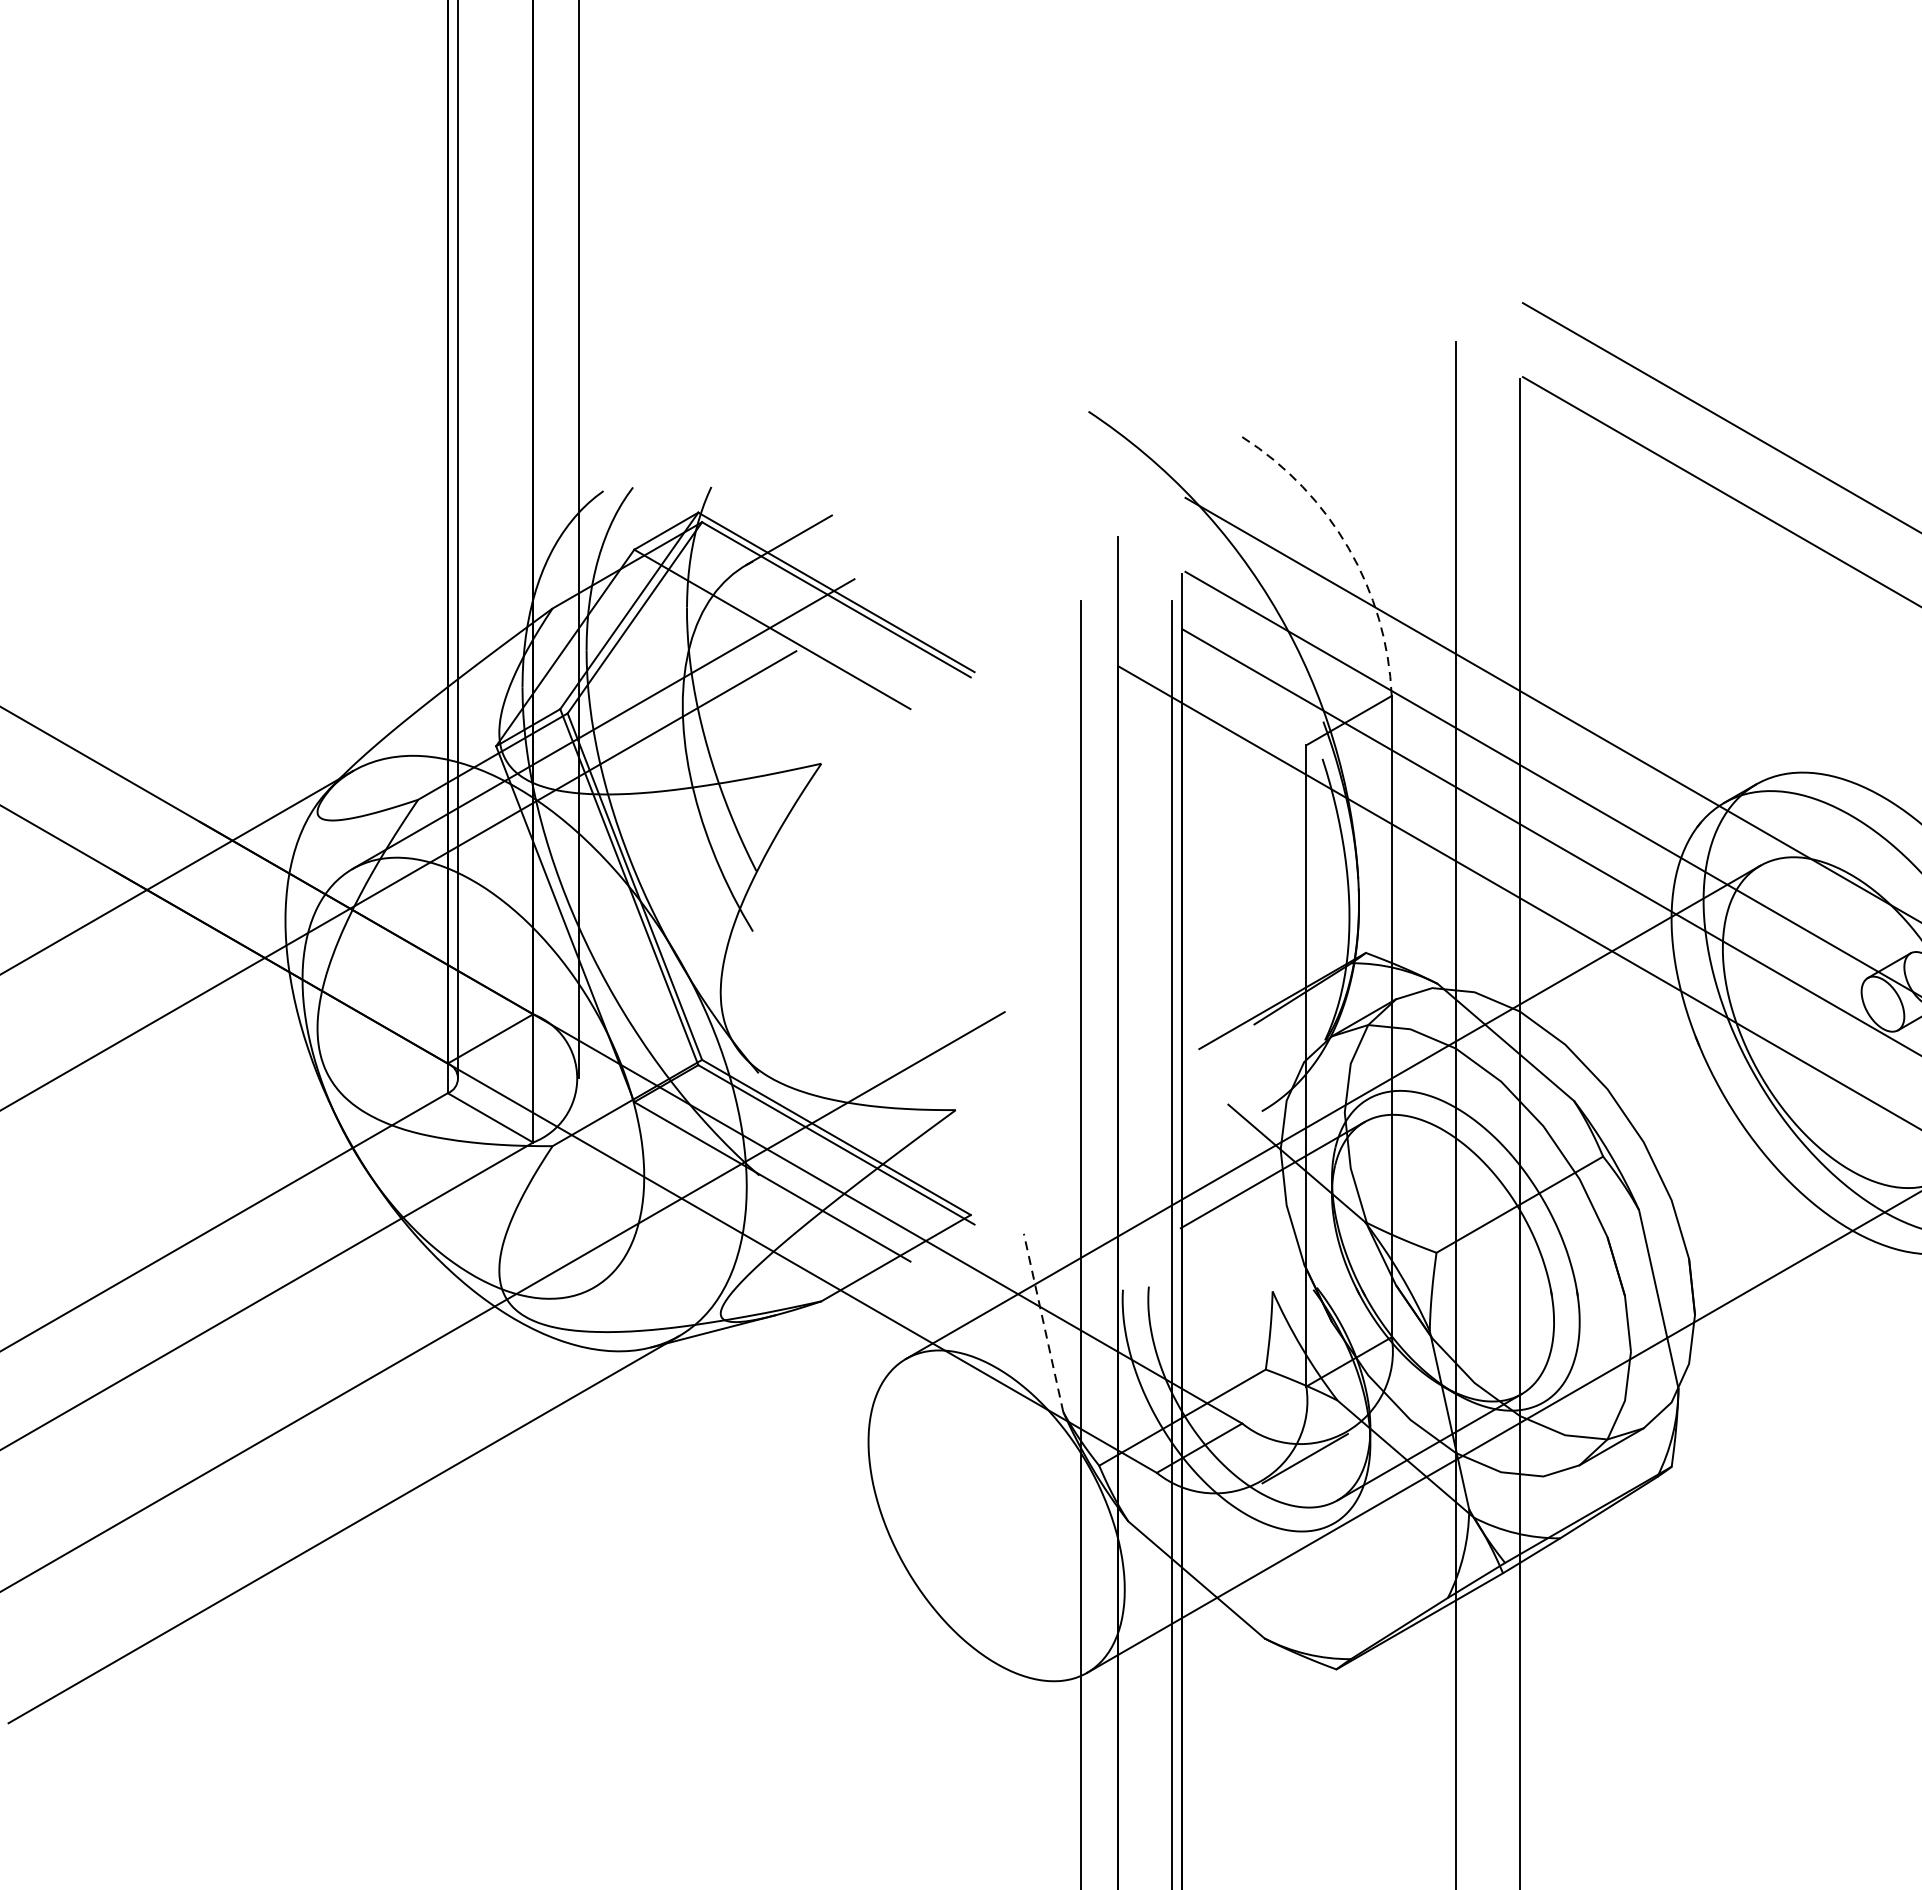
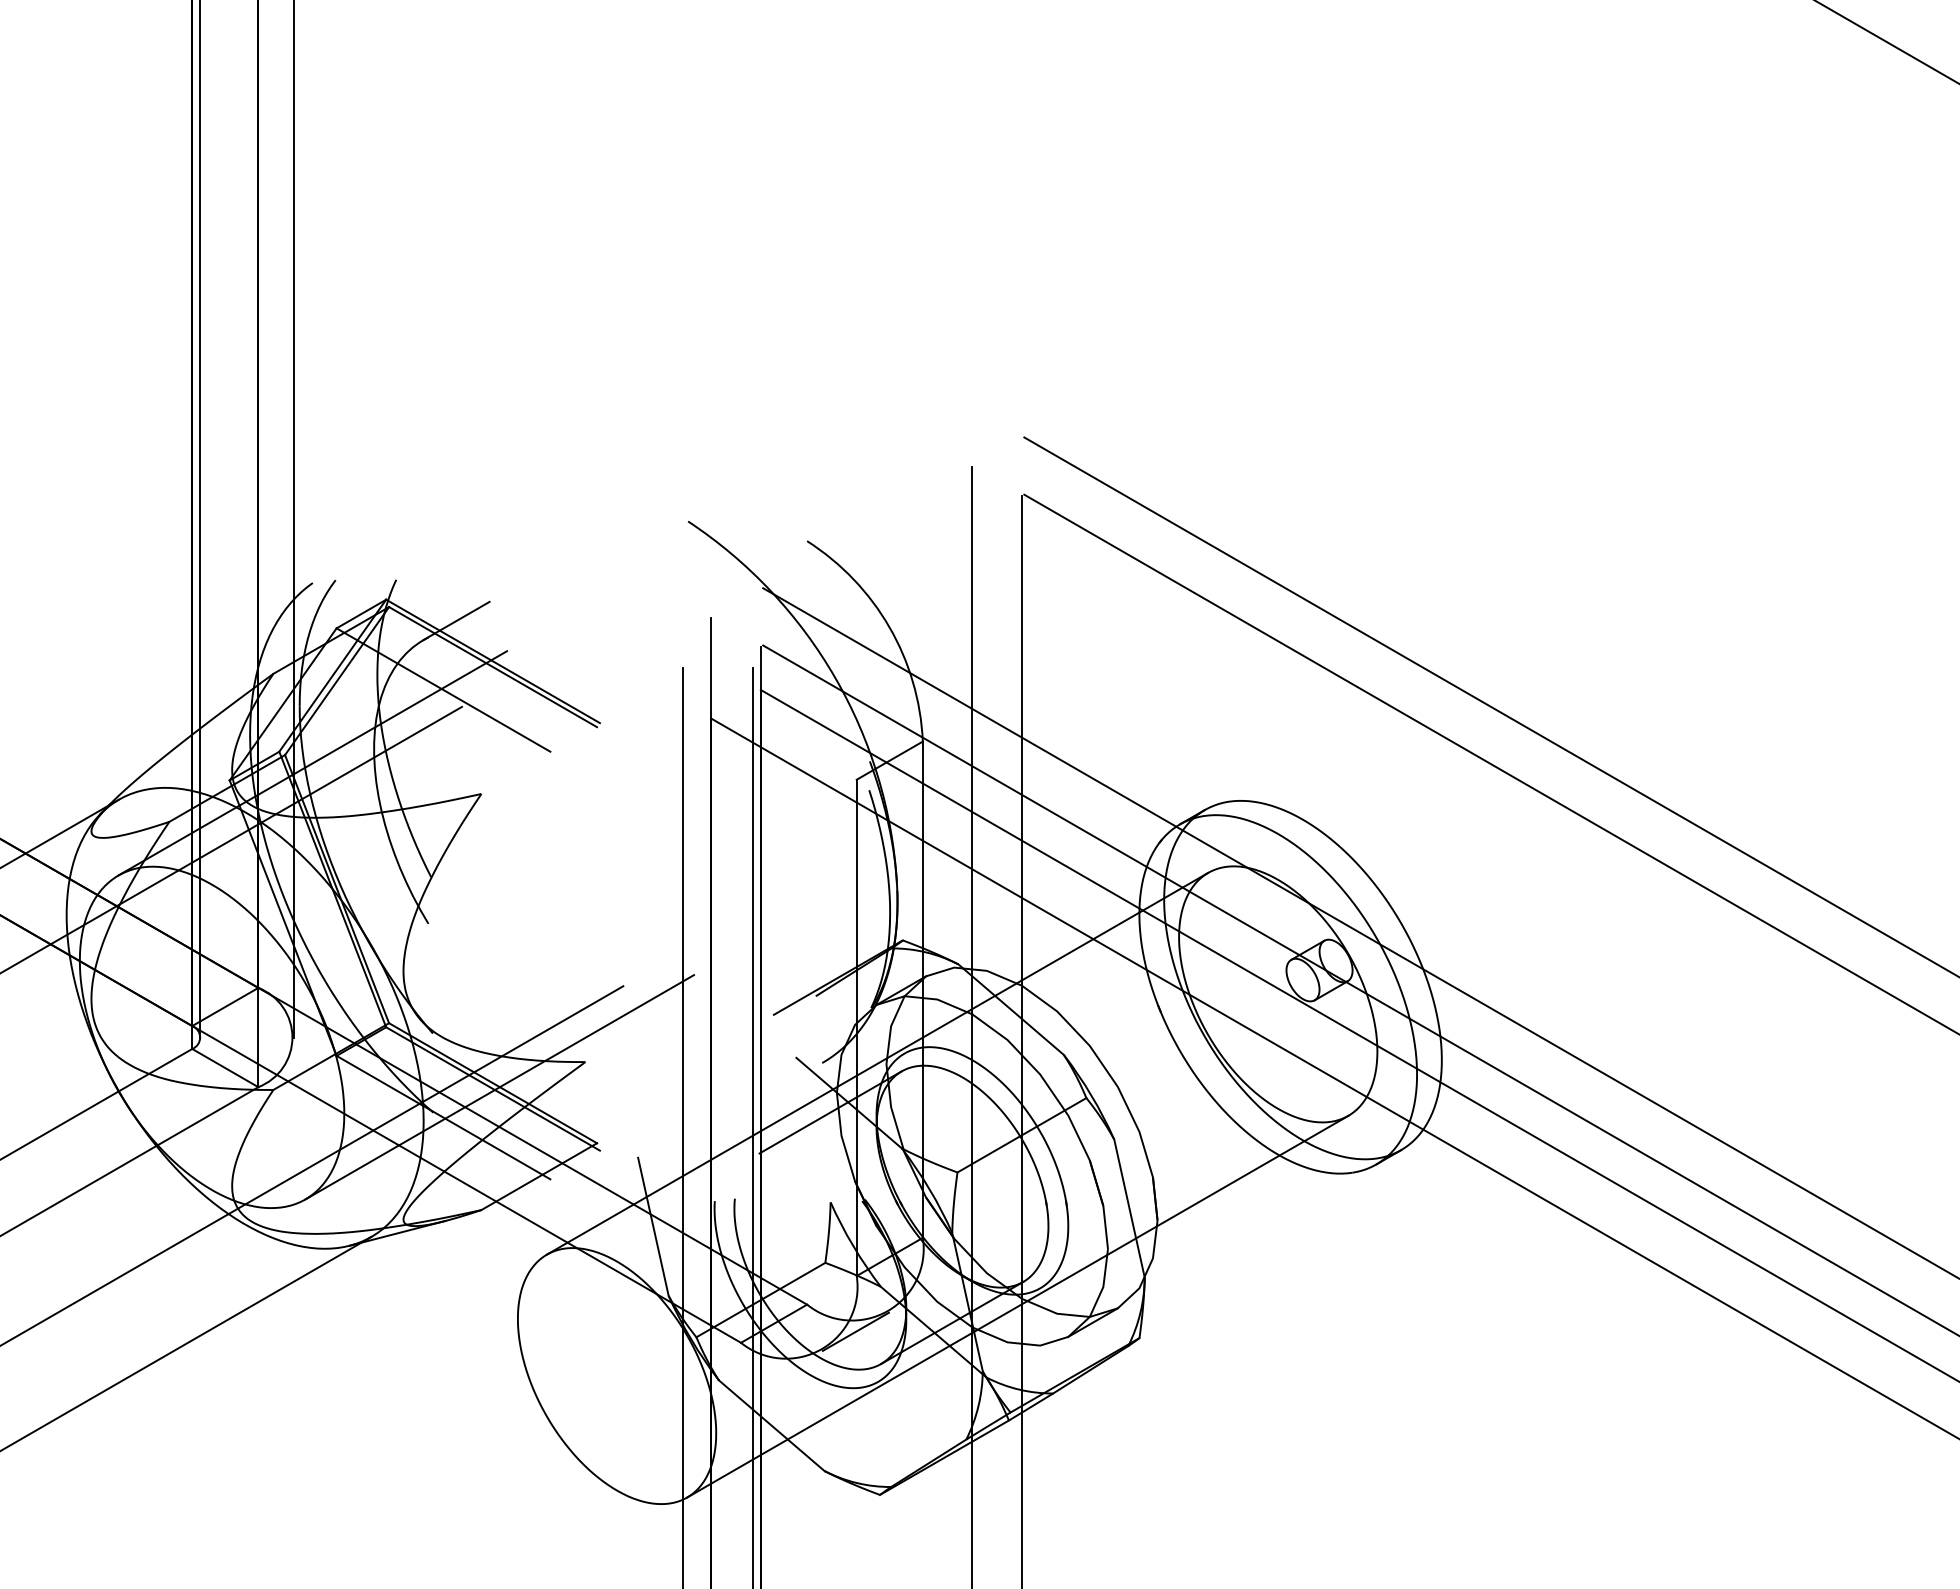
arc: (1348, 548) -> (889, 627), dashed -> solid
line: (844, 1142) -> (499, 1087), added
line: (1043, 1322) -> (653, 1226), dashed -> solid

